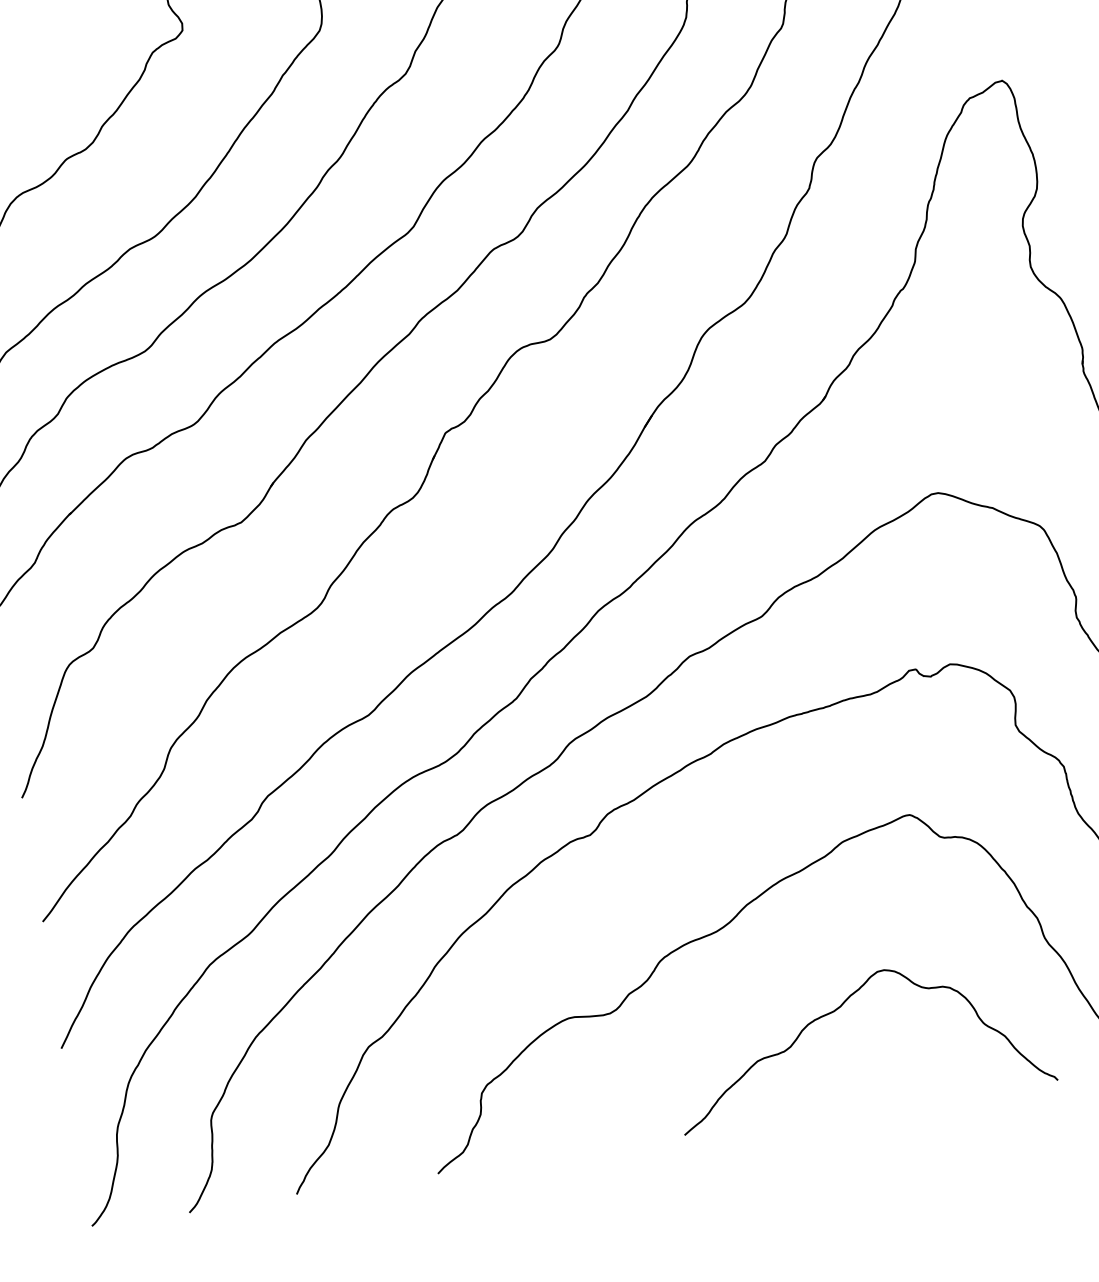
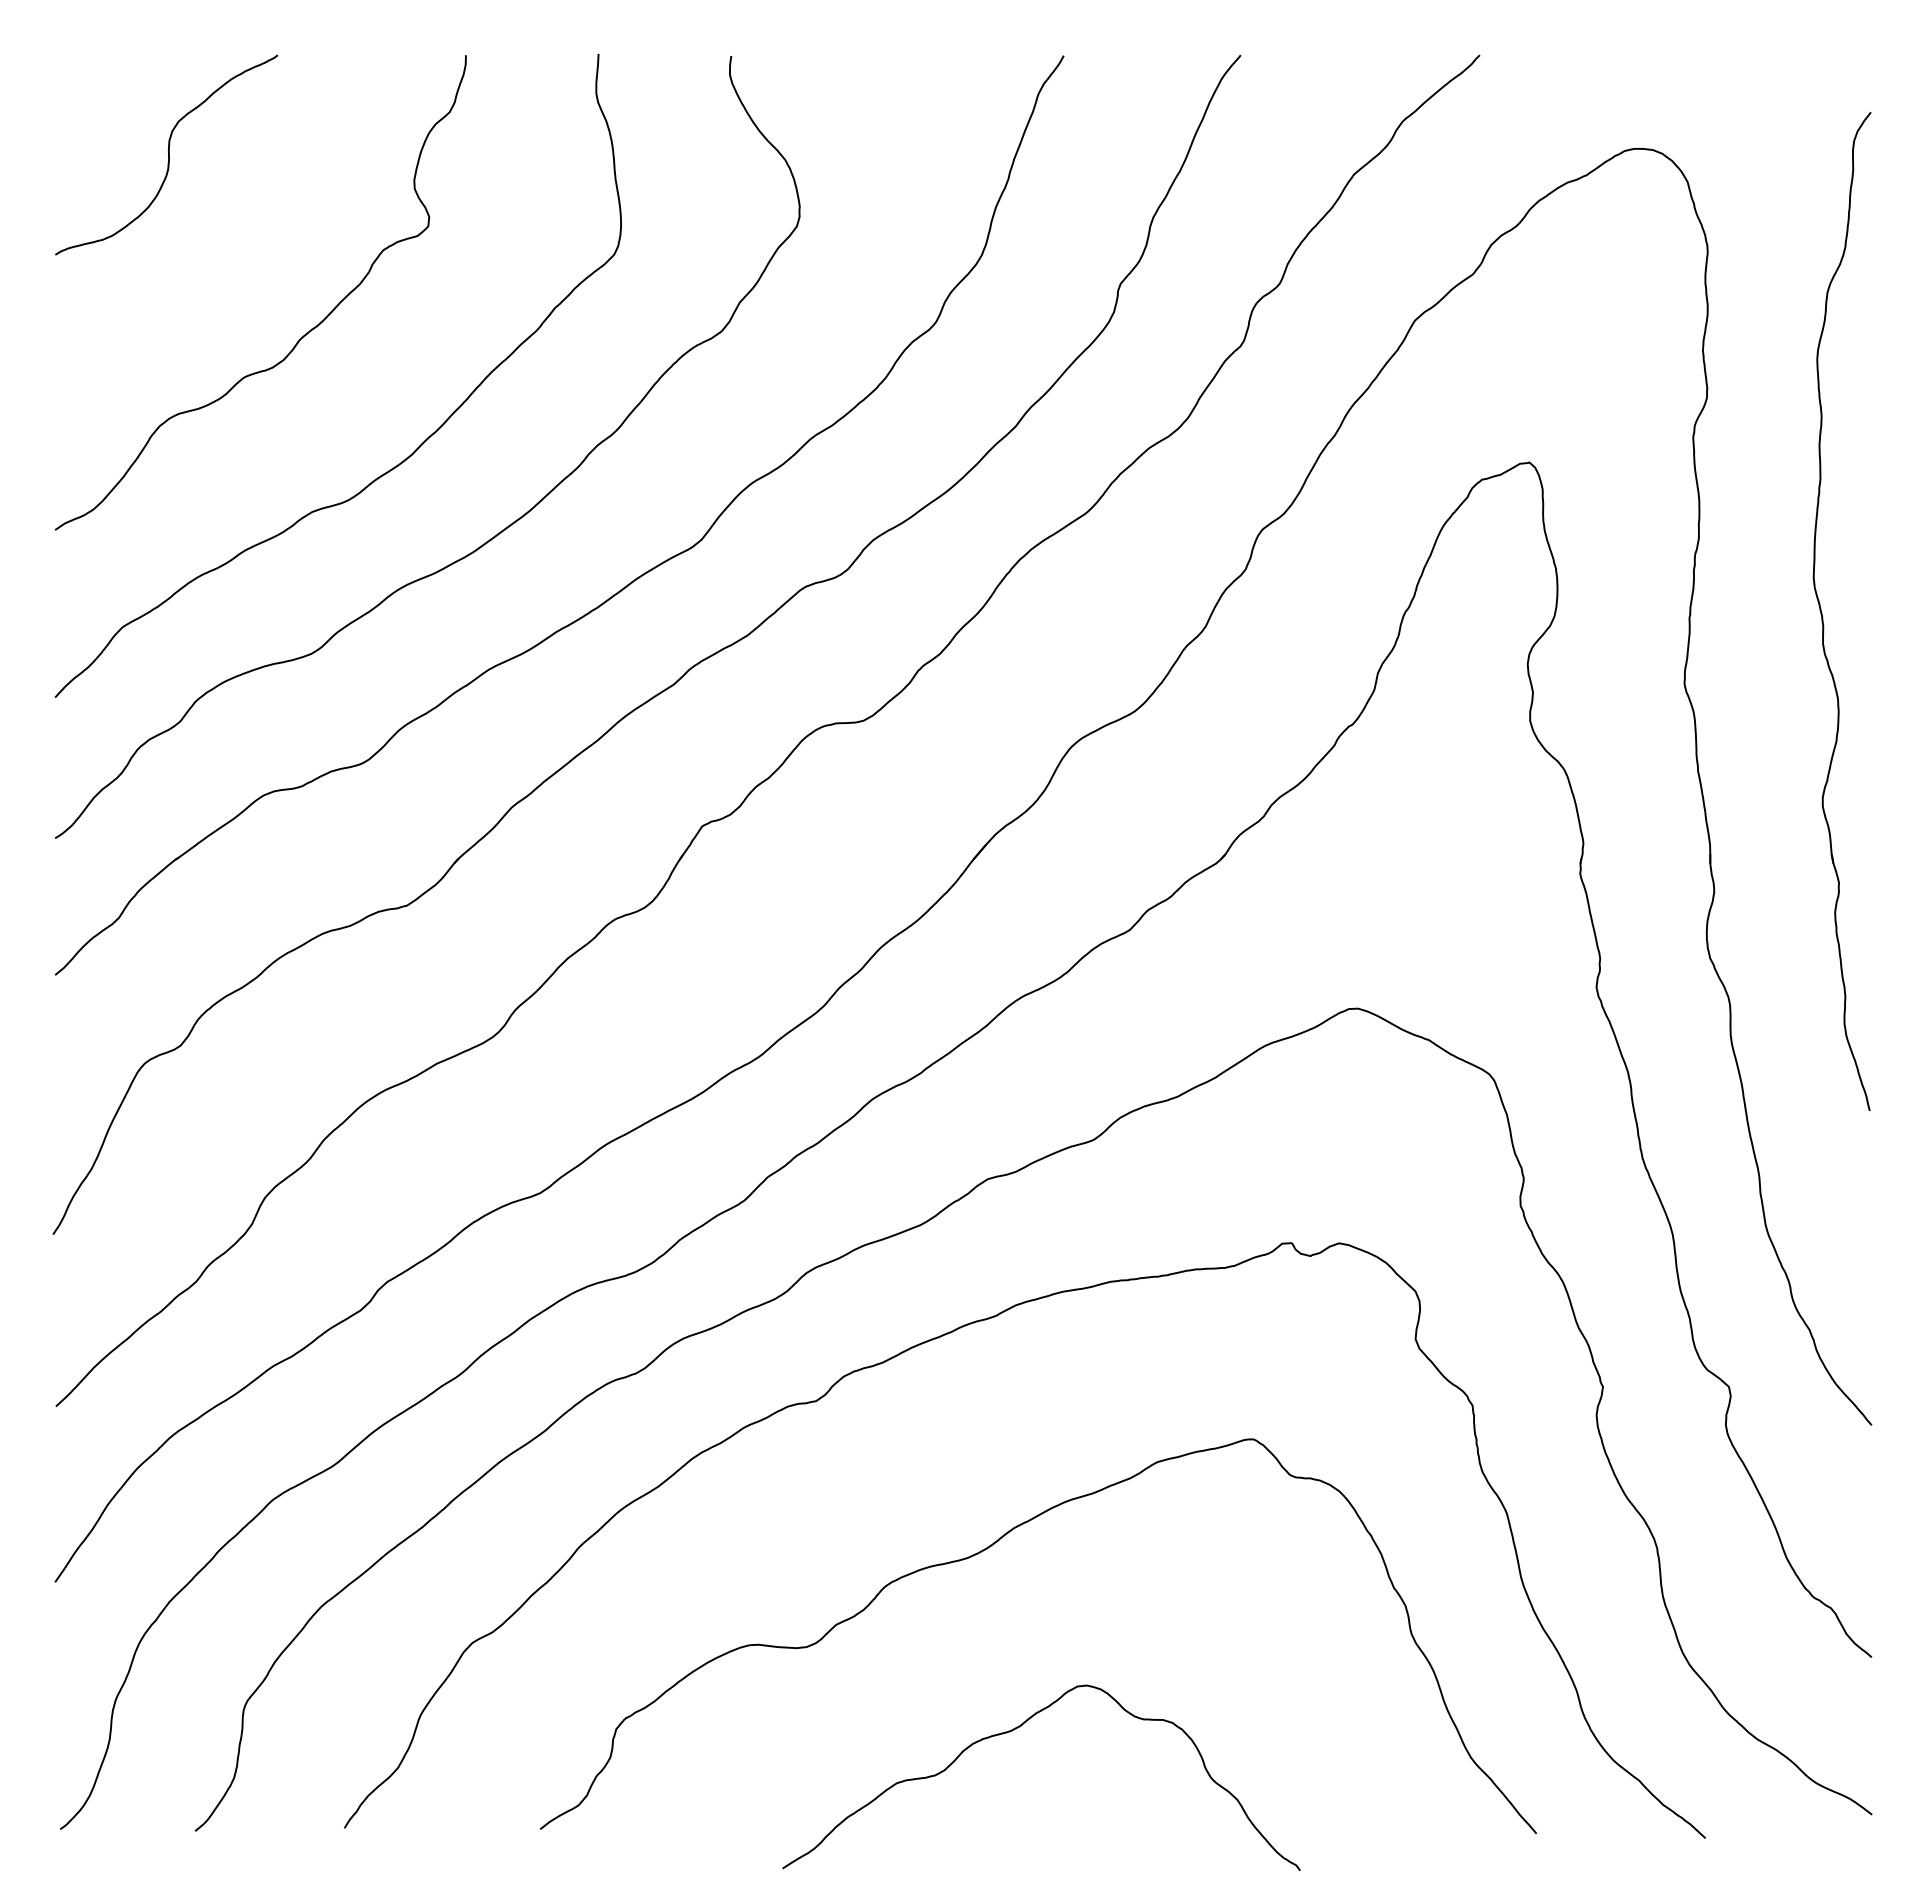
curve: (838, 1009) -> (1016, 1729), moved

